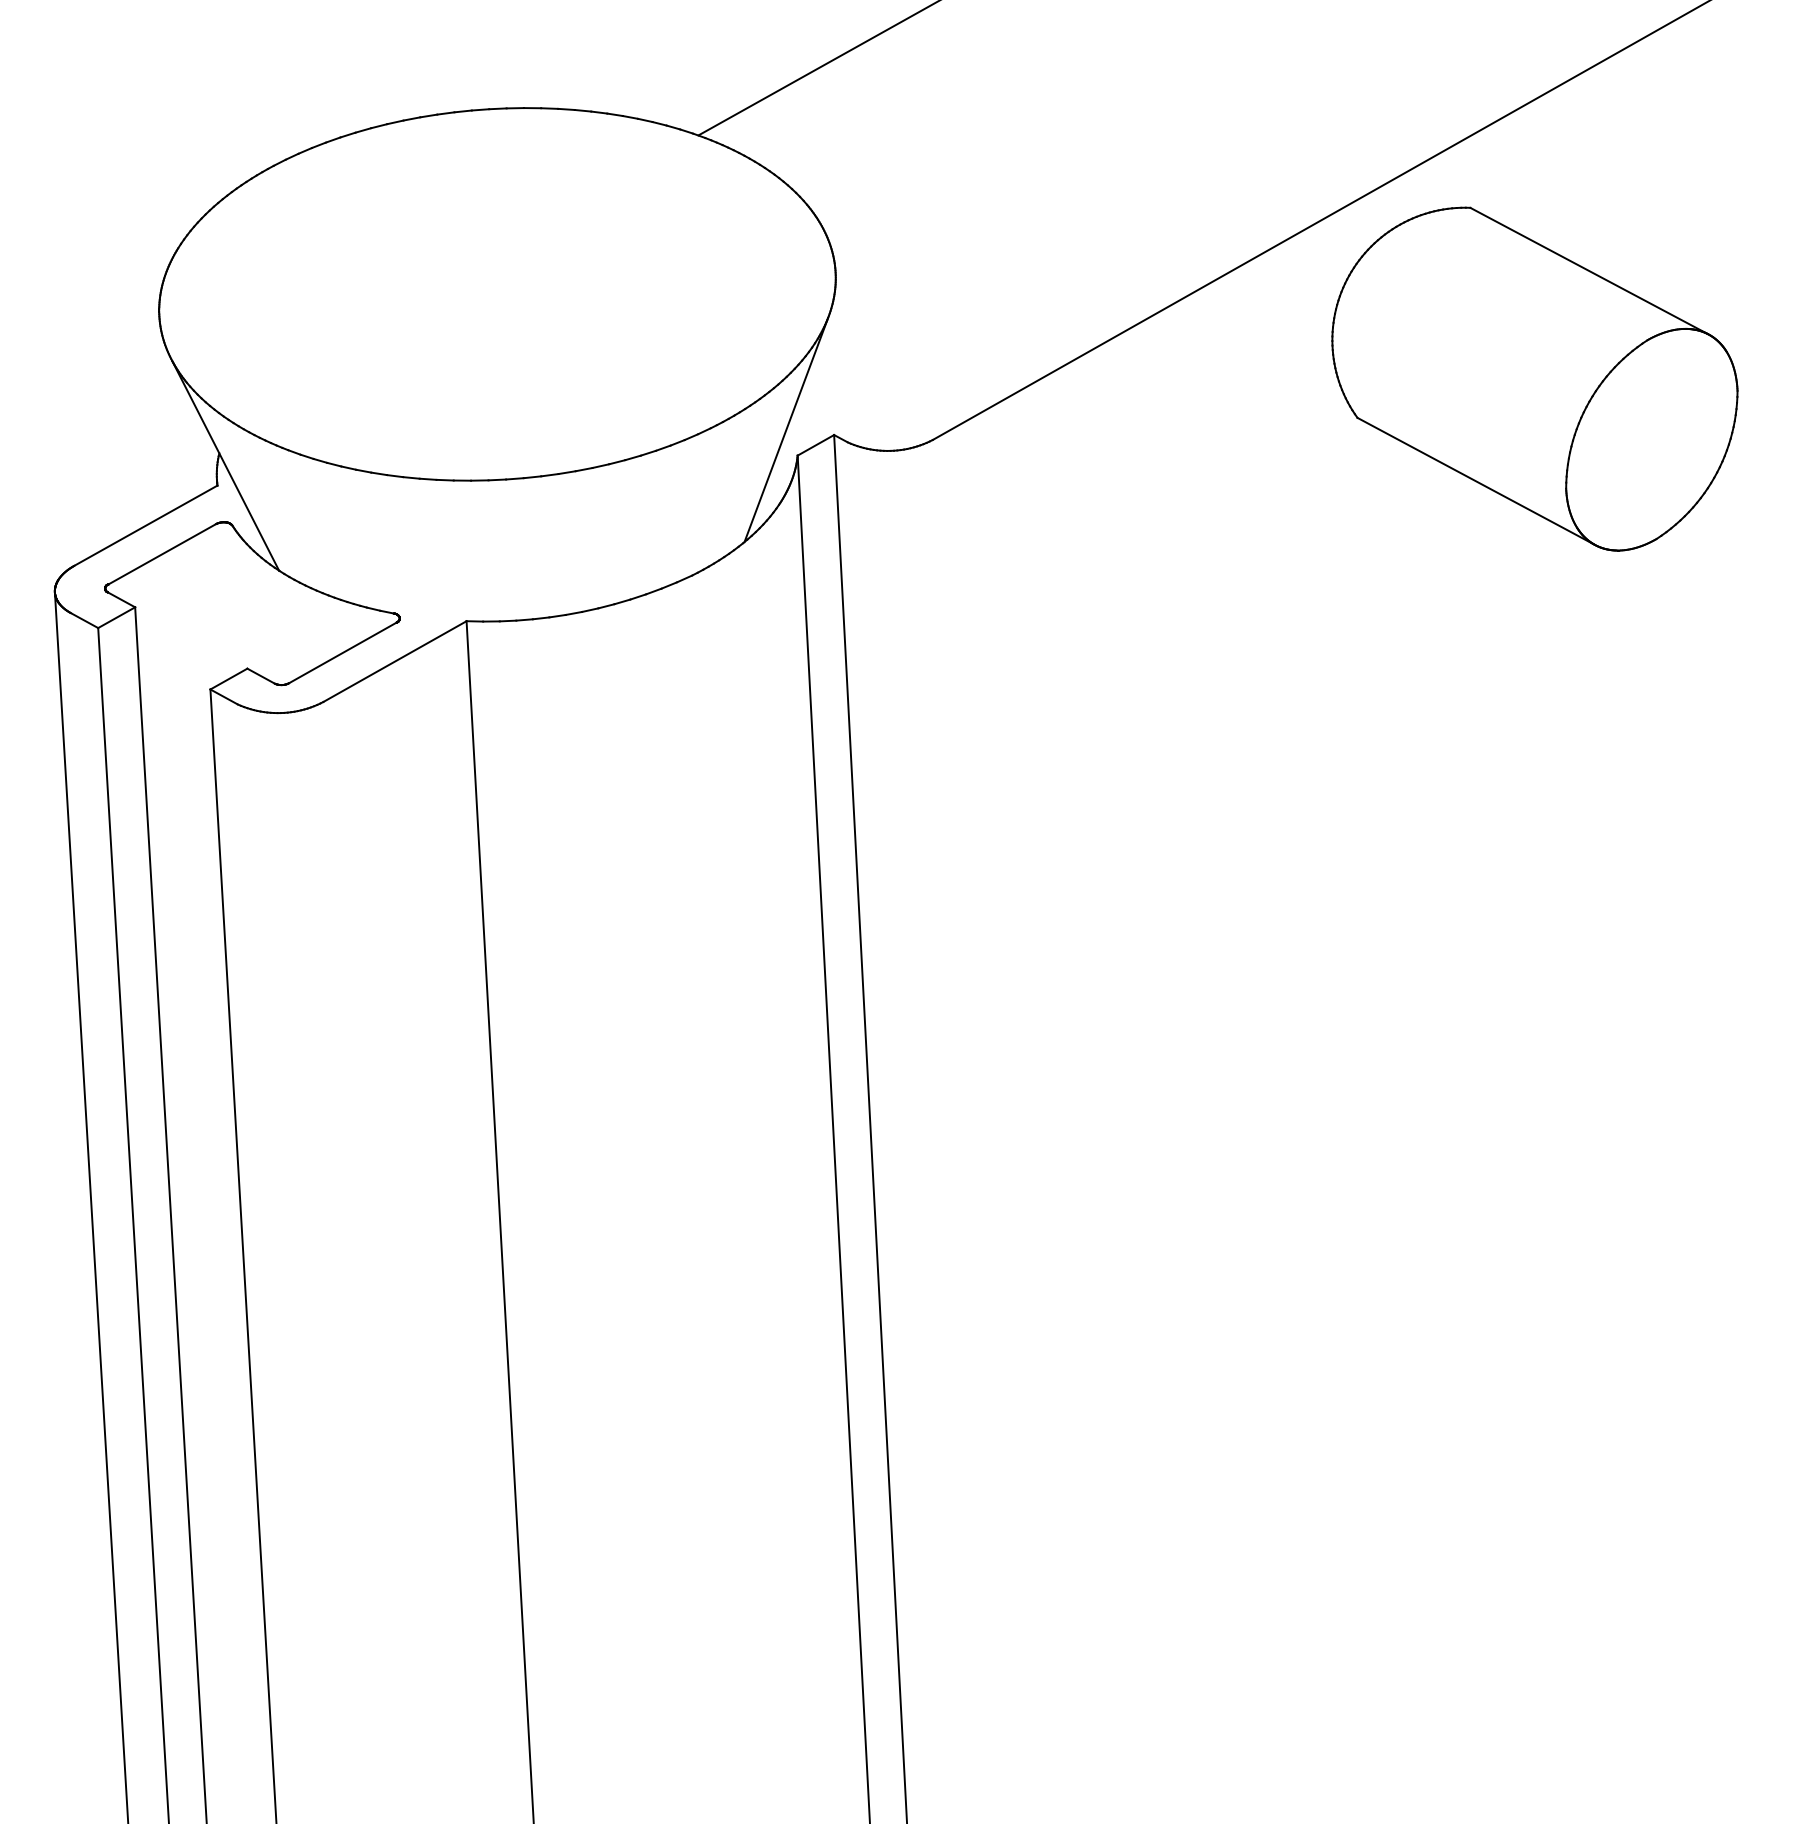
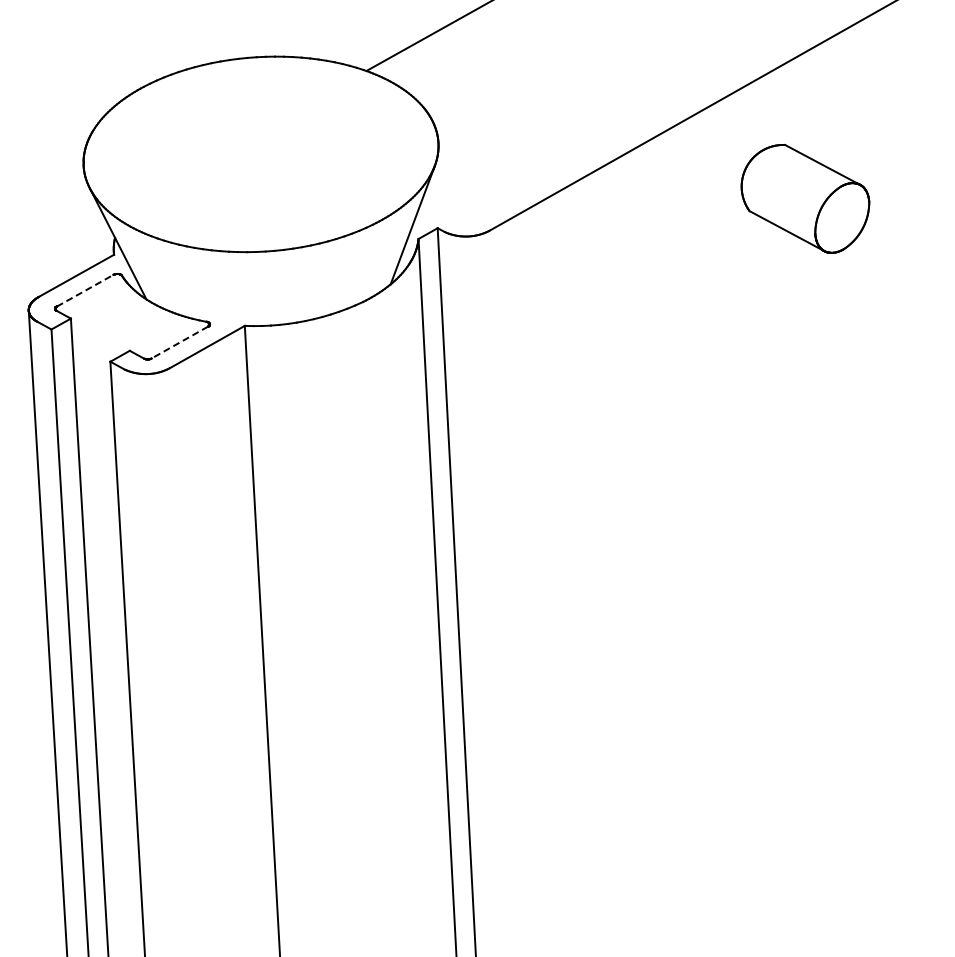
part: (1535, 378) -> (805, 198), size x0.6
line: (162, 553) -> (85, 290), solid -> dashed
line: (342, 652) -> (179, 342), solid -> dashed

